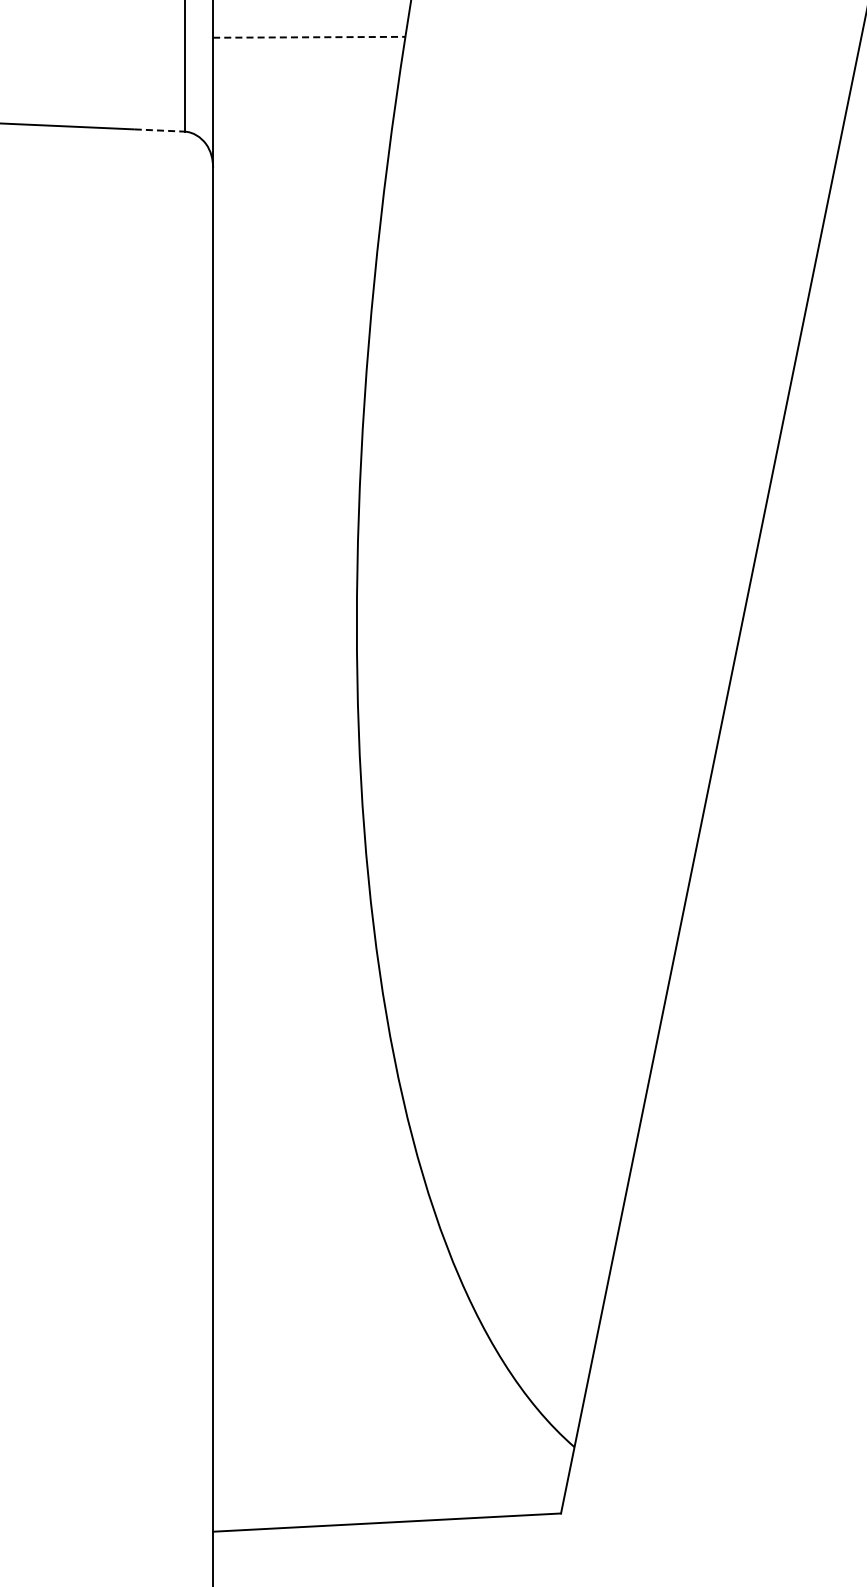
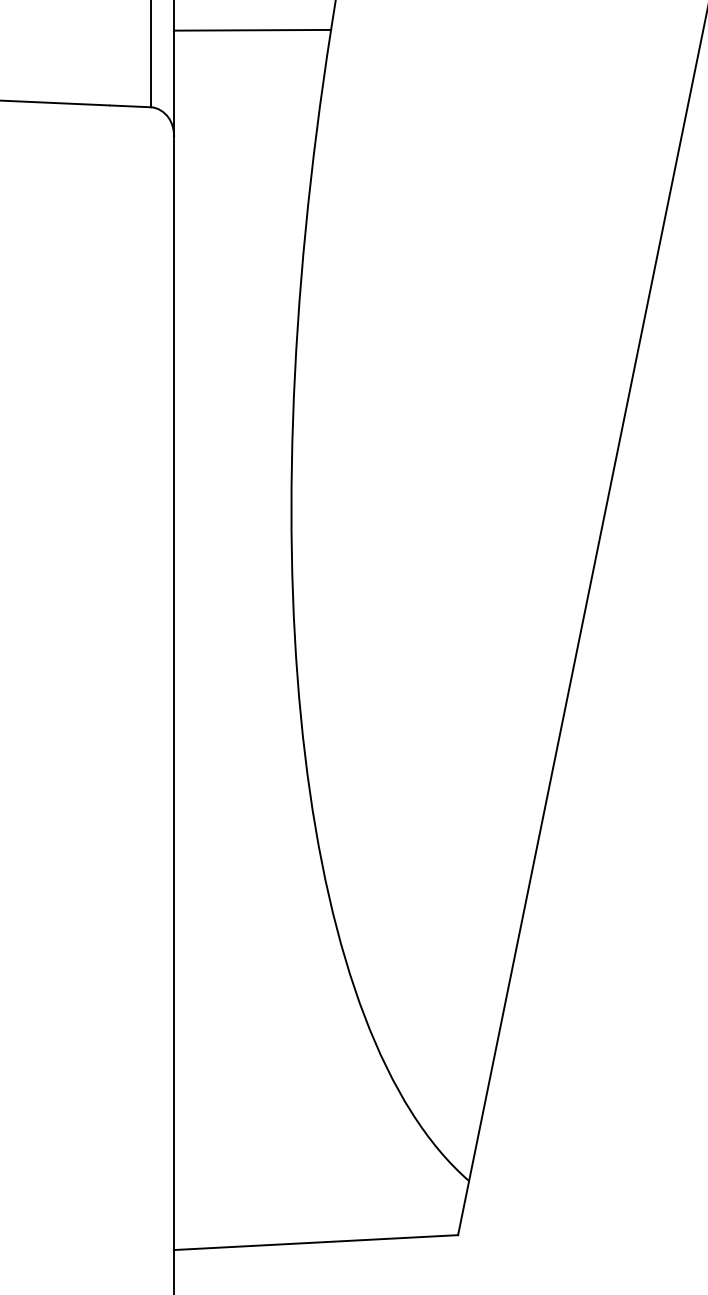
line: (309, 37) -> (252, 30), dashed -> solid
line: (160, 130) -> (131, 106), dashed -> solid

